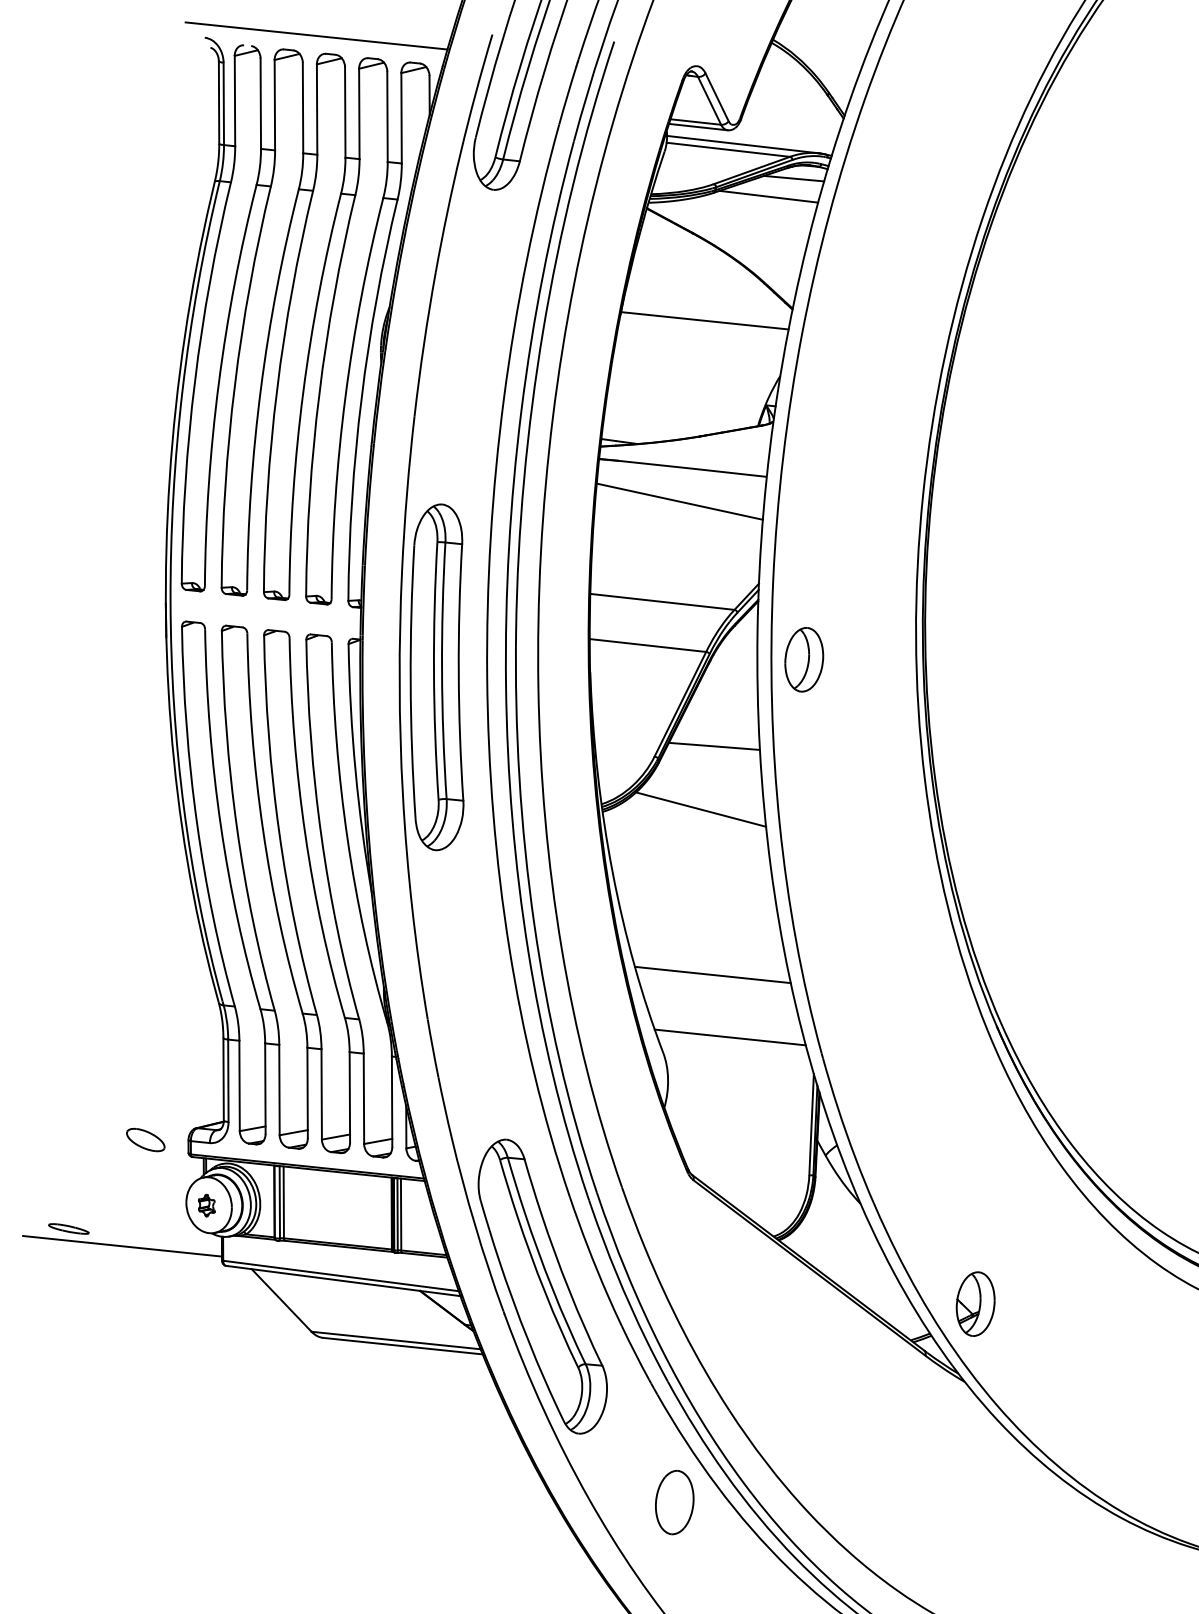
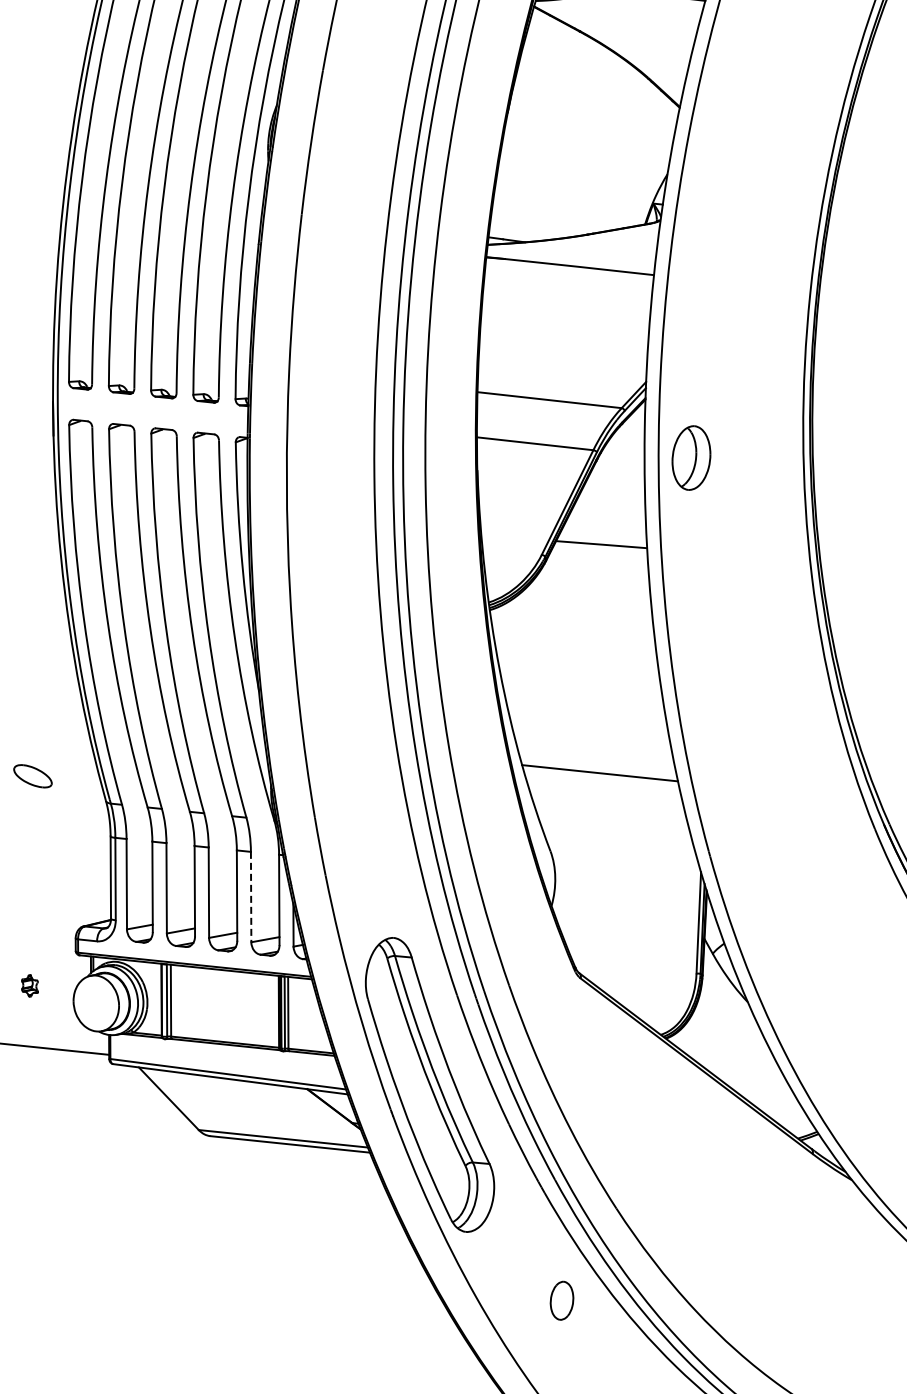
line: (704, 320) -> (591, 118), removed
line: (679, 501) -> (566, 299), removed
part: (436, 677) -> (323, 475), removed
line: (701, 809) -> (588, 607), removed
line: (729, 1037) -> (616, 835), removed
line: (363, 1099) -> (250, 897), solid -> dashed
part: (145, 1139) -> (32, 775), moved
part: (206, 1205) -> (29, 985), moved
part: (975, 1303) -> (862, 1101), removed
part: (674, 1502) -> (561, 1300), size x0.6

